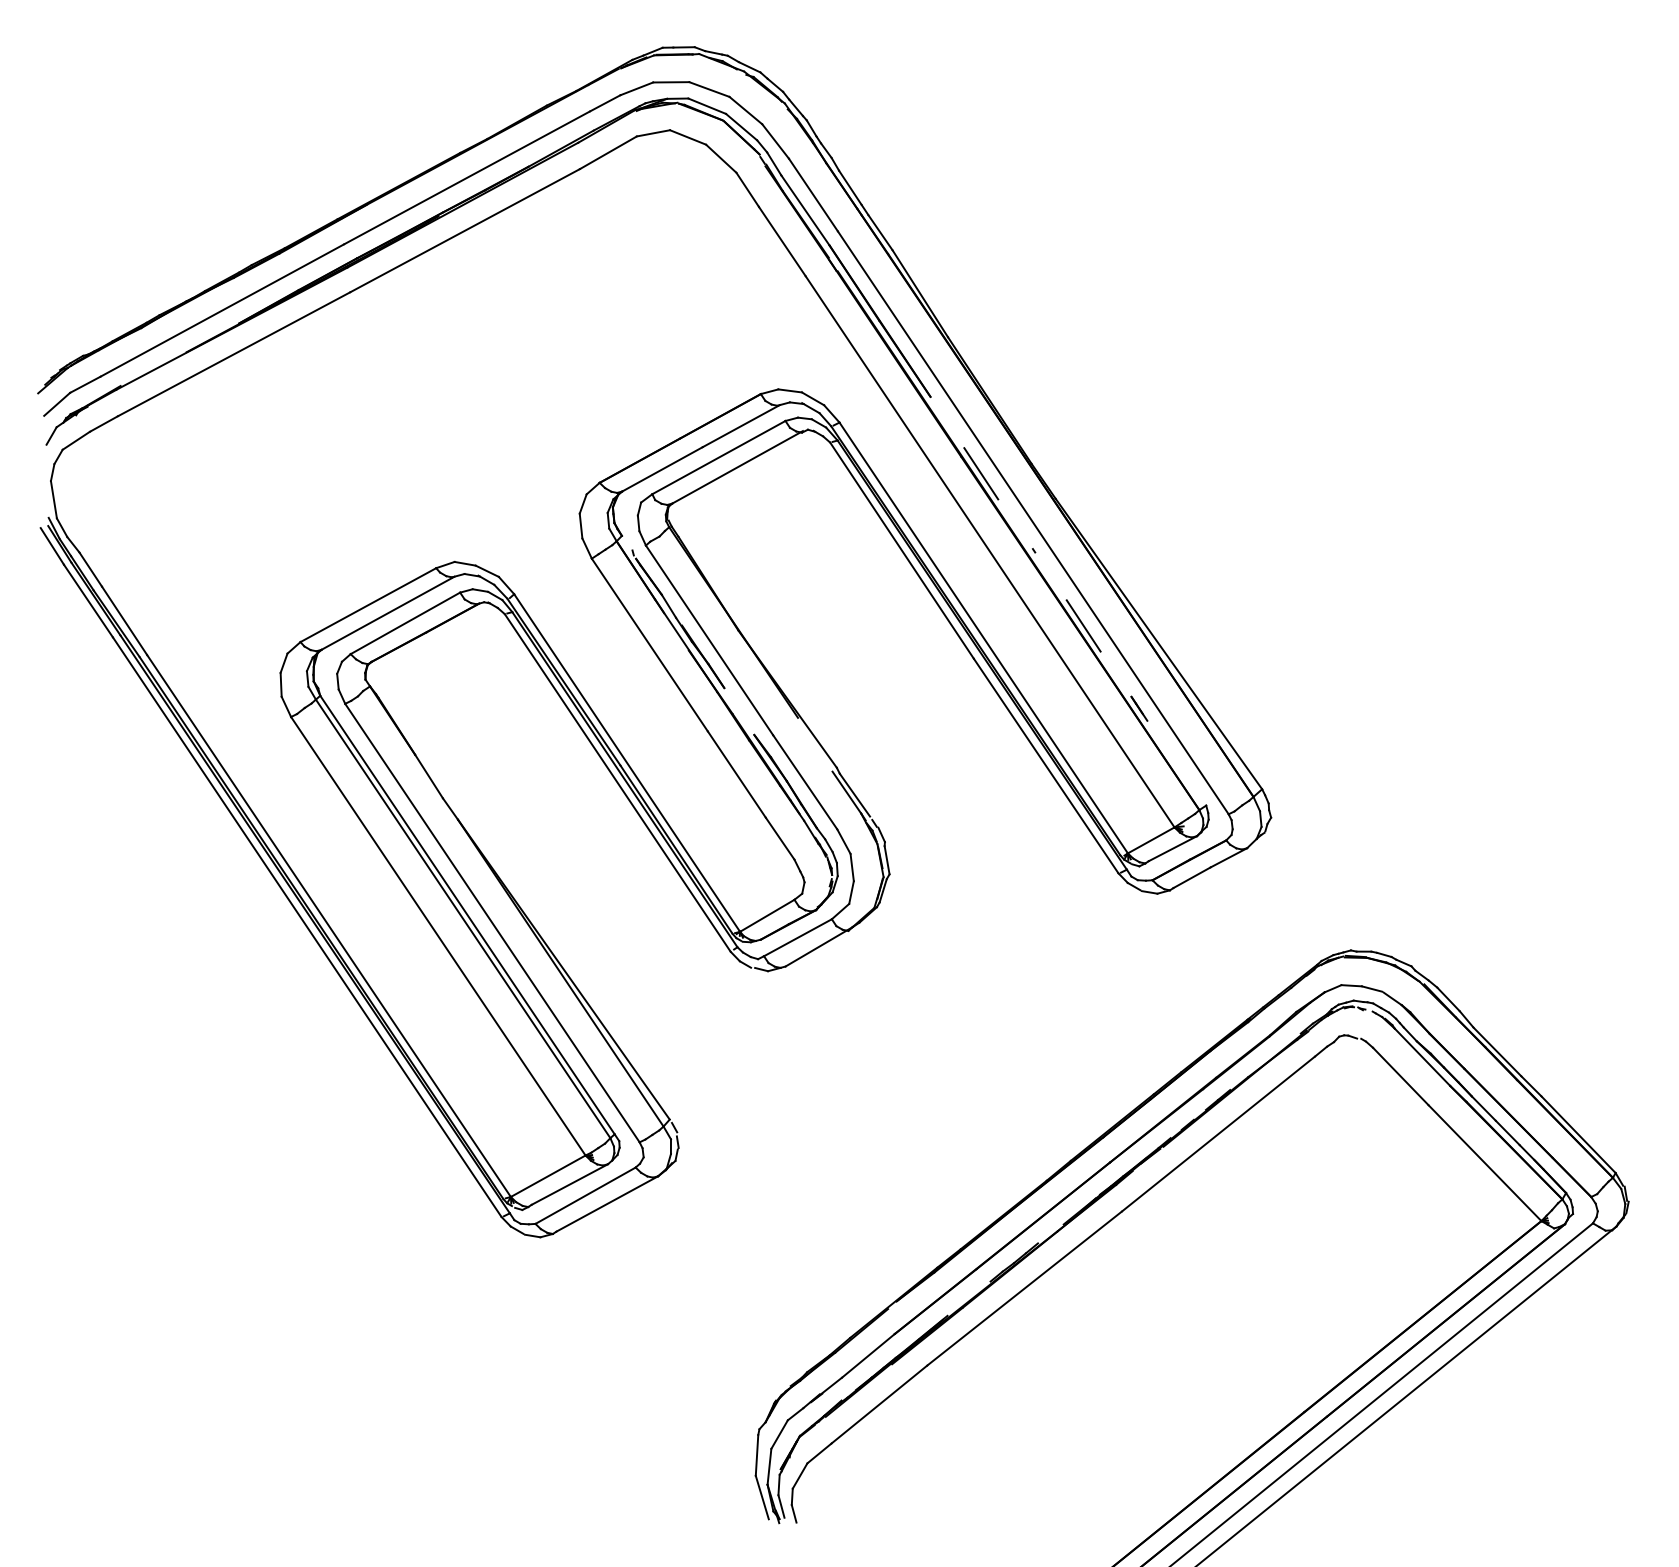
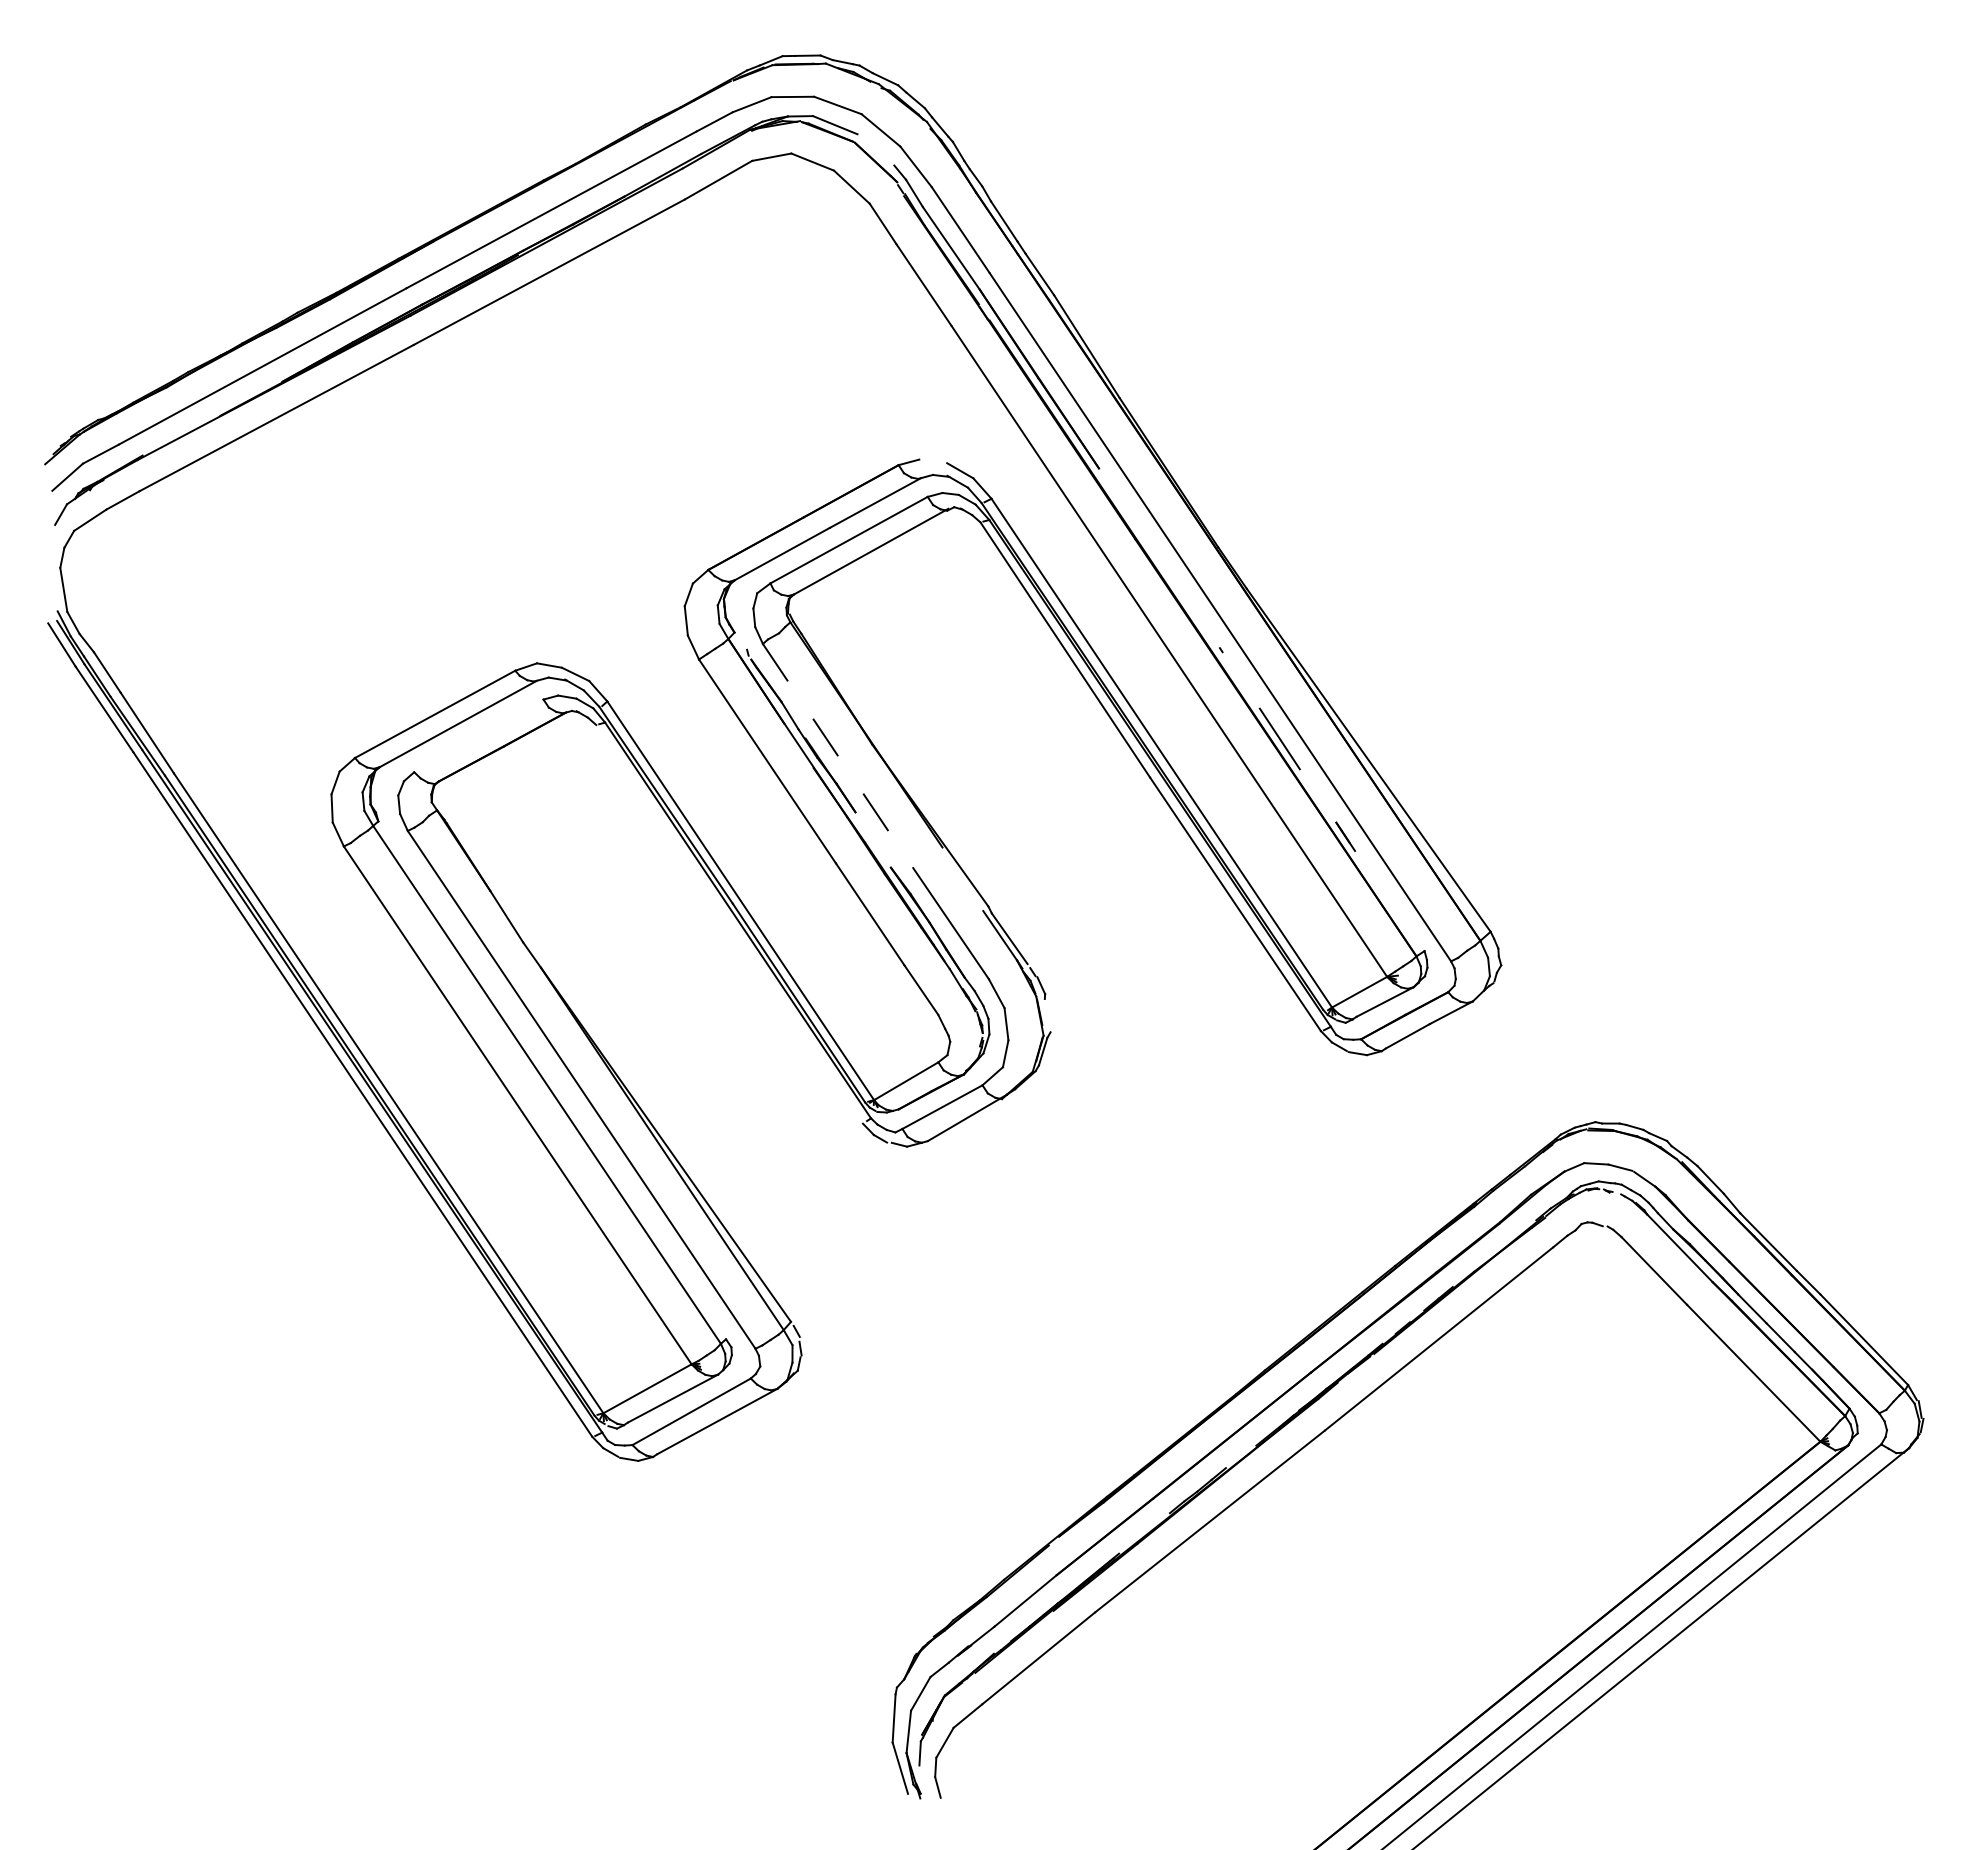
line: (741, 126) -> (875, 149), removed
line: (790, 391) -> (933, 461), removed
line: (980, 473) -> (1158, 558), removed
line: (405, 623) -> (478, 735), removed
line: (709, 640) -> (838, 756), solid -> dashed
line: (617, 783) -> (729, 924), removed
line: (886, 860) -> (1047, 1015), removed
line: (467, 915) -> (552, 1080), removed
line: (781, 1506) -> (922, 1778), removed

